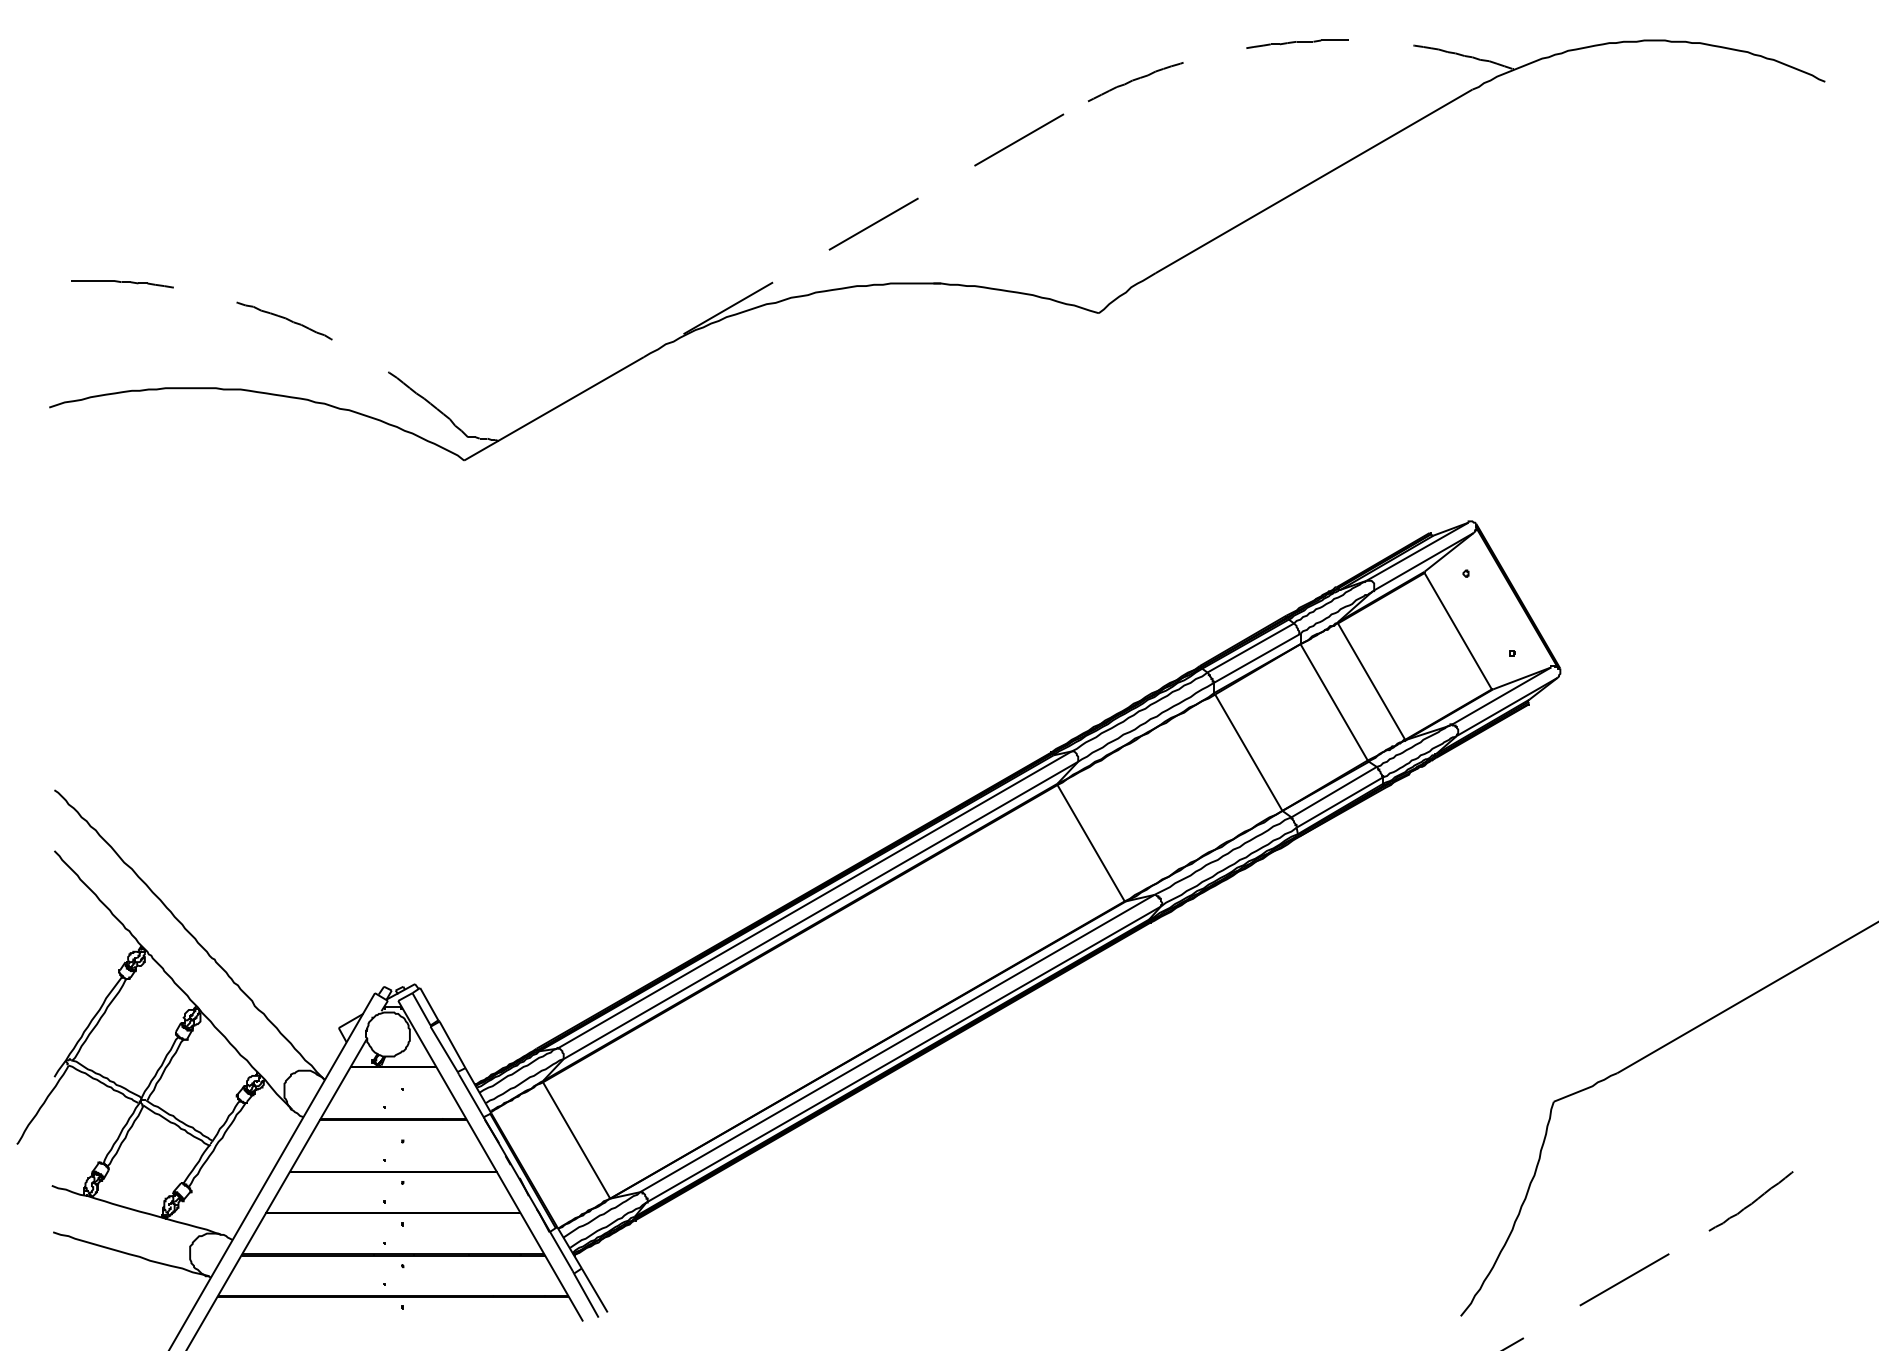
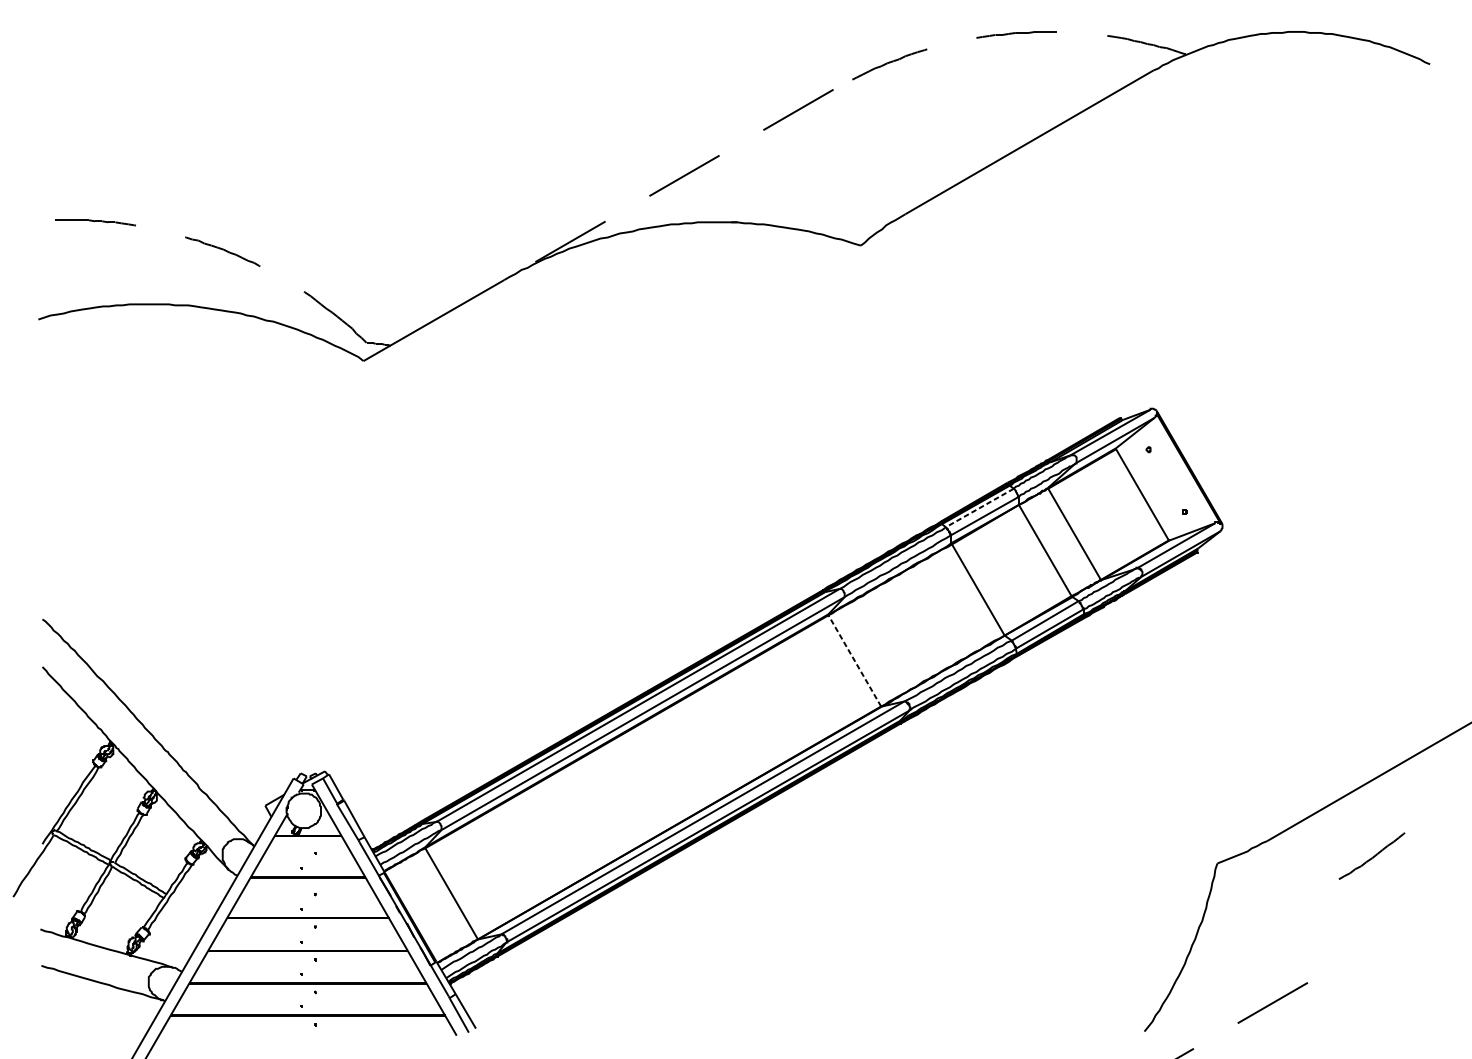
line: (1250, 648) -> (979, 508), solid -> dashed
line: (1090, 842) -> (854, 660), solid -> dashed
curve: (1751, 1202) -> (1372, 857), moved

